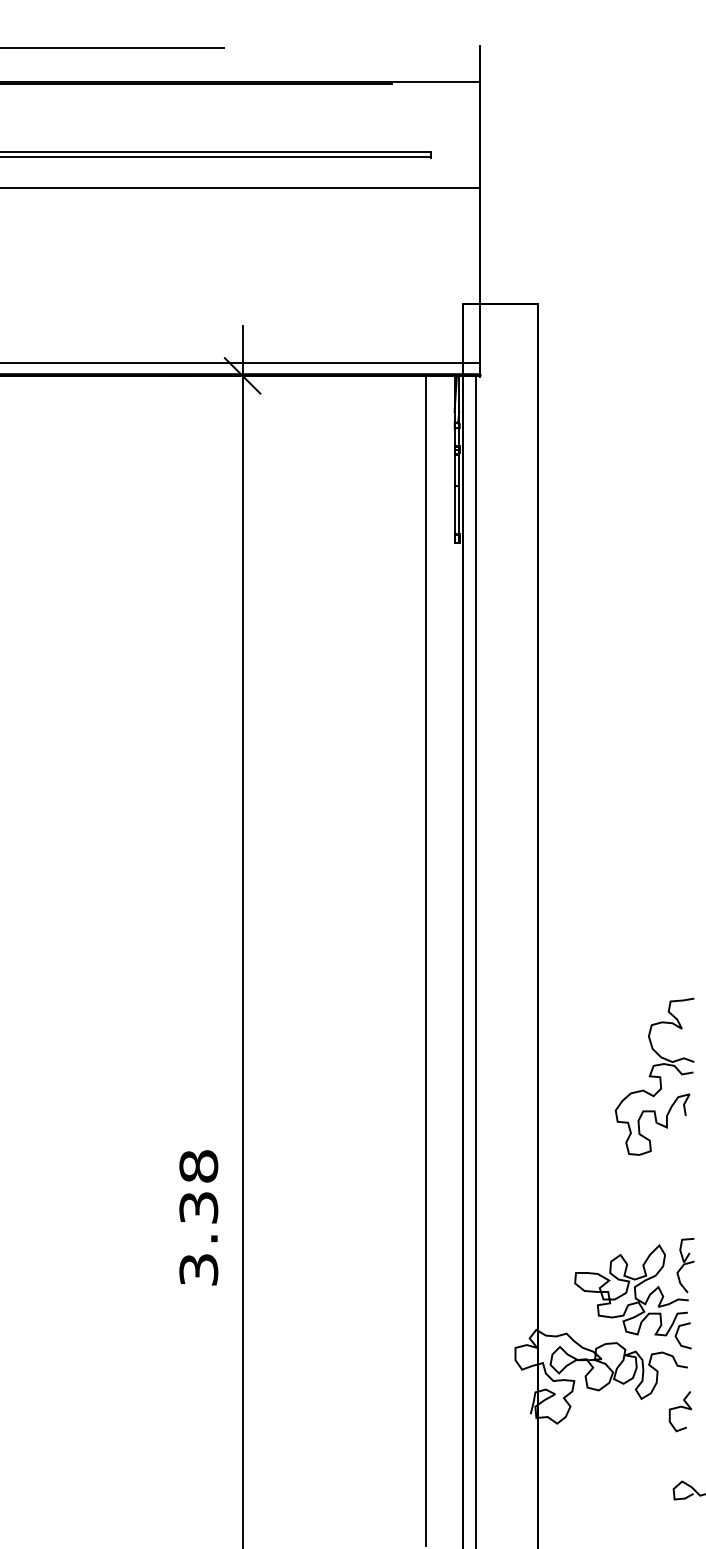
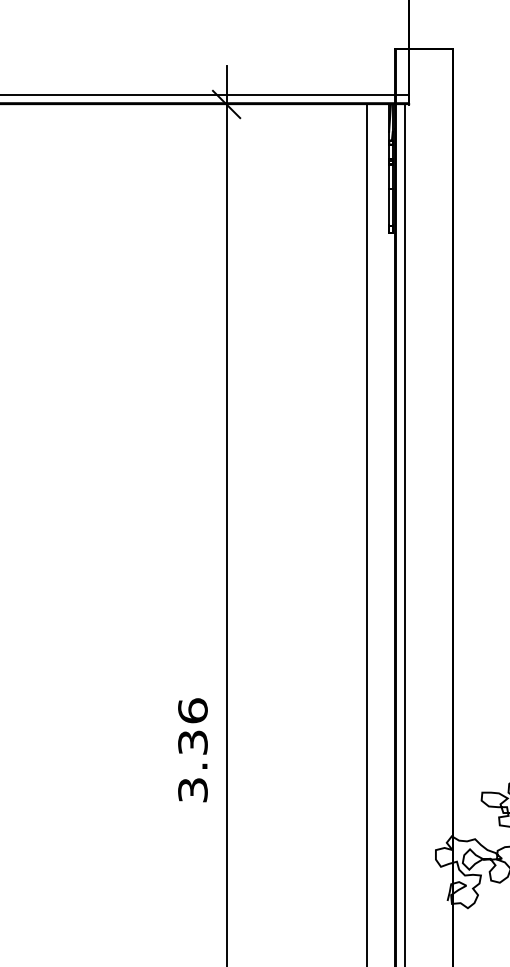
text: (198, 1165) -> (192, 710), 3.38 -> 3.36

